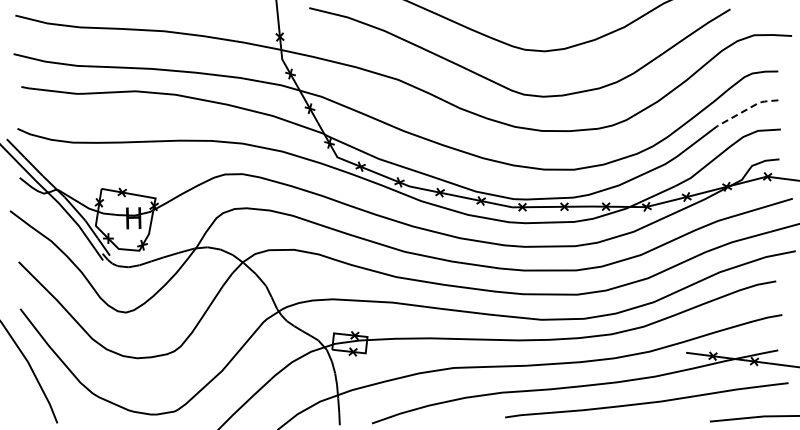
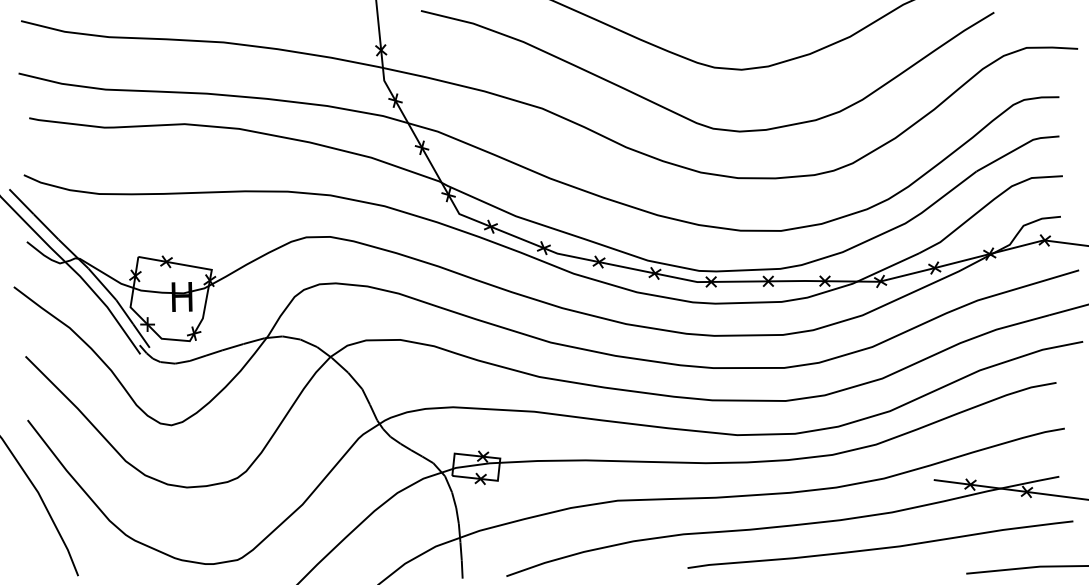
line: (747, 109) -> (1017, 148), dashed -> solid

